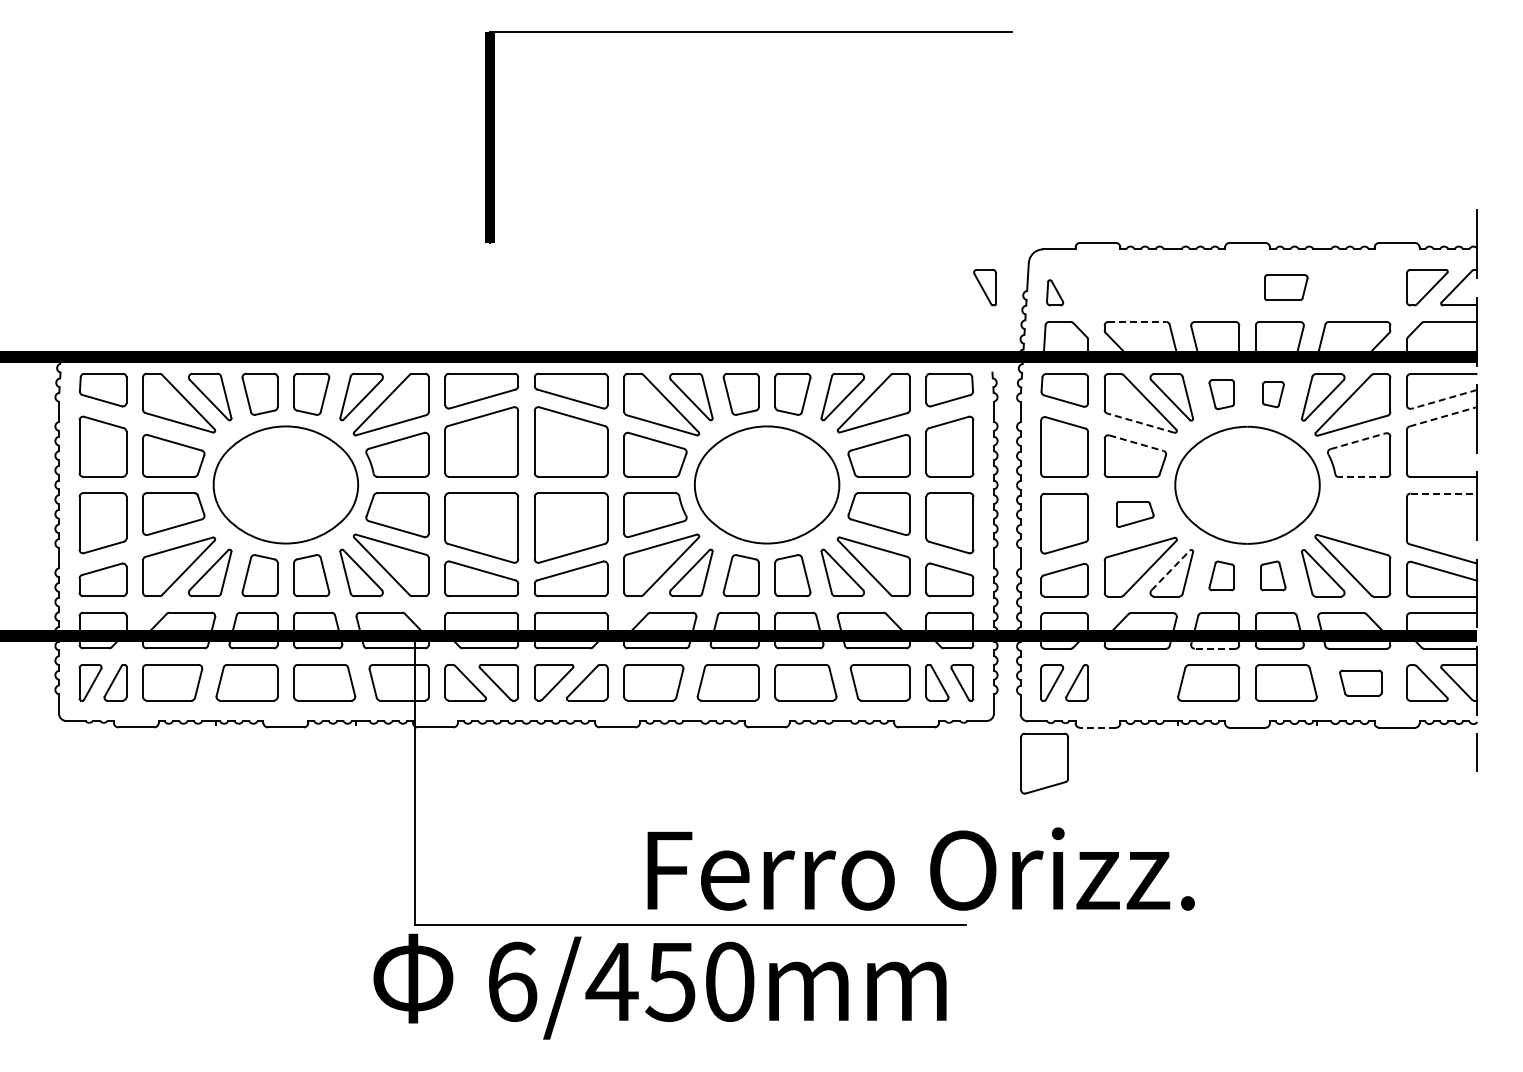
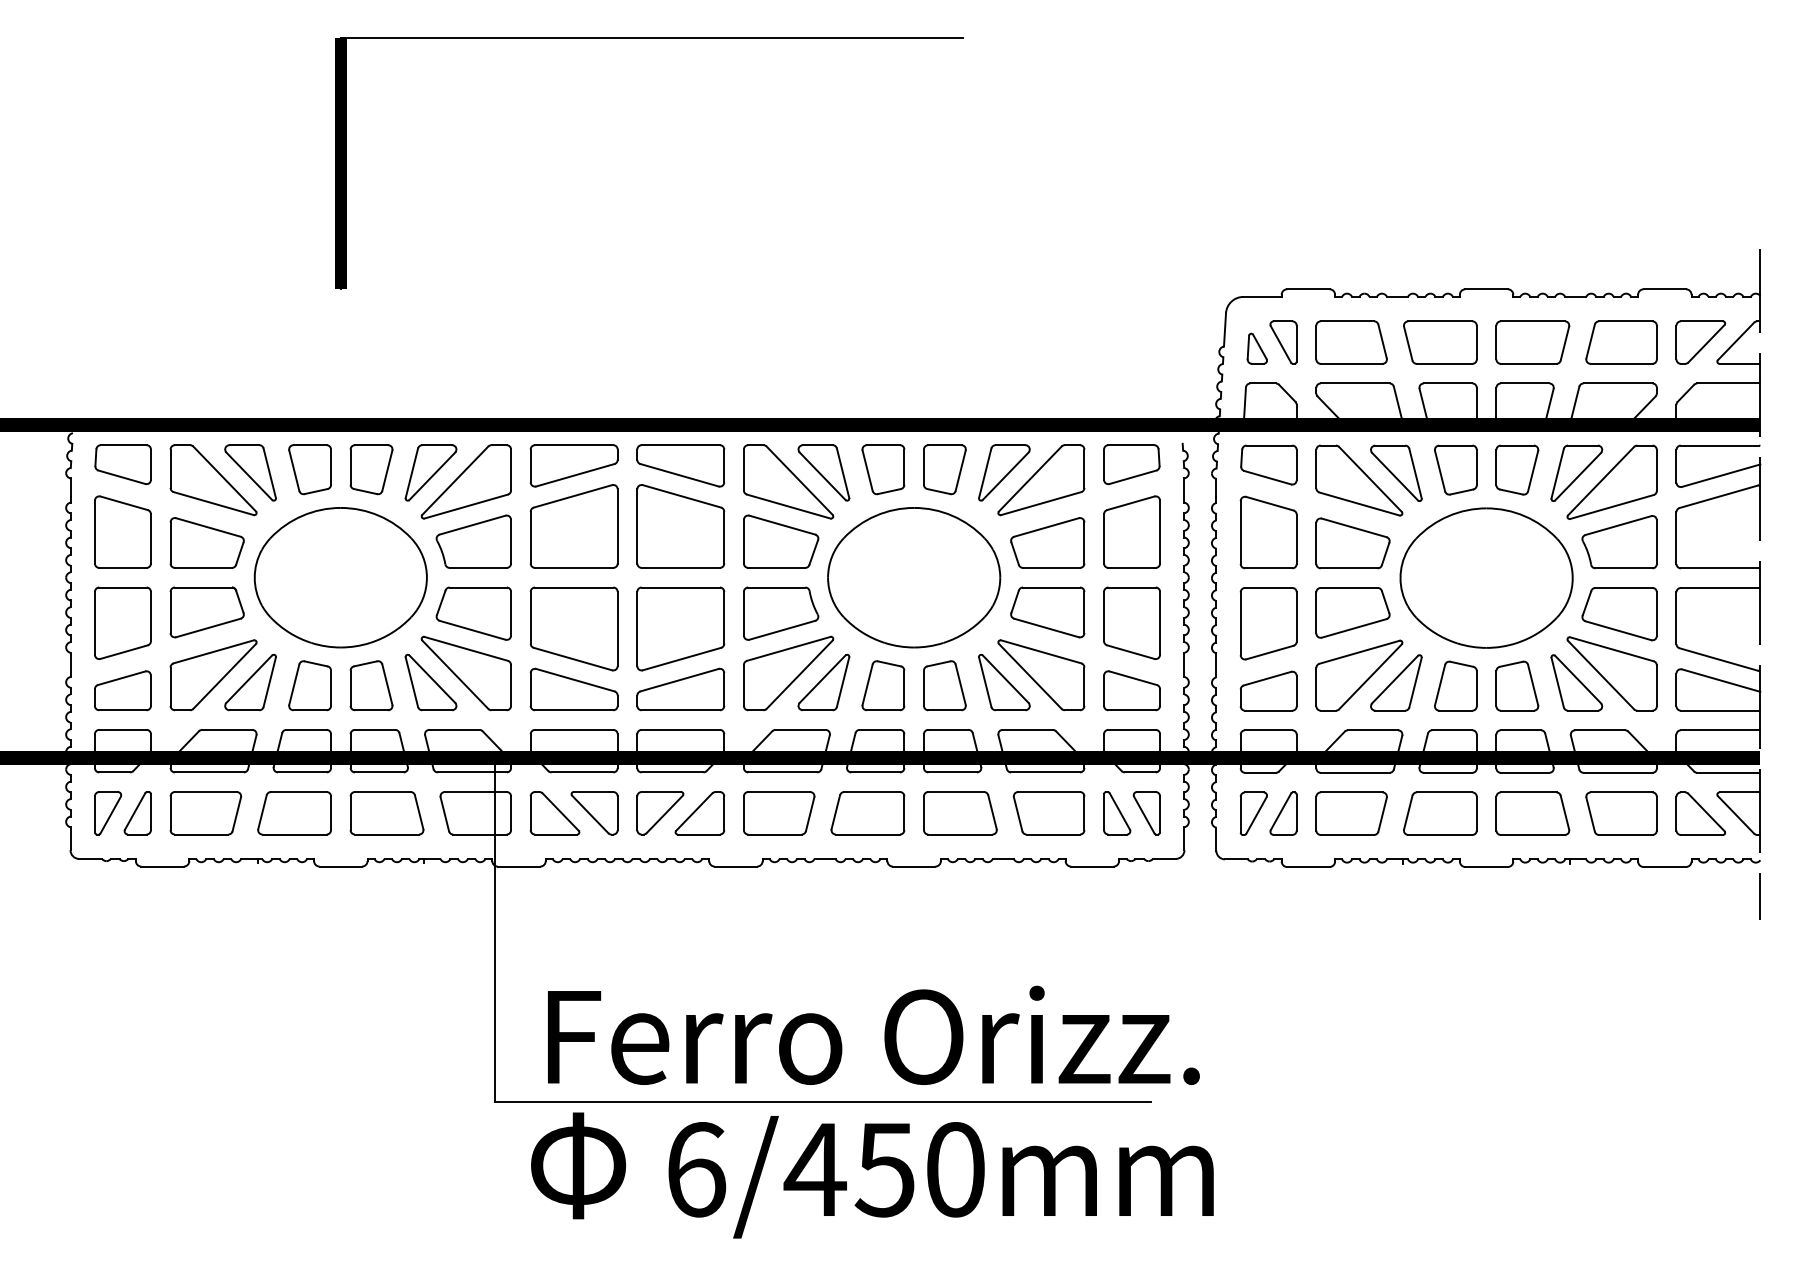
part: (748, 32) -> (648, 38), moved
part: (984, 287) -> (1282, 342), moved
part: (1133, 287) -> (1350, 342), added
part: (1208, 287) -> (1440, 342), added
part: (1285, 287) -> (1531, 342), size x1.43
part: (1360, 287) -> (1621, 342), added
line: (1137, 321) -> (1355, 382), dashed -> solid
part: (1221, 394) -> (1455, 469), size x1.43
part: (1273, 394) -> (1517, 469), size x1.67
line: (1443, 399) -> (1720, 475), dashed -> solid
line: (1442, 416) -> (1718, 496), dashed -> solid
line: (1140, 423) -> (1359, 504), dashed -> solid
line: (1358, 441) -> (1618, 525), dashed -> solid
line: (1136, 443) -> (1354, 528), dashed -> solid
line: (1362, 477) -> (1623, 568), dashed -> solid
line: (1443, 493) -> (1720, 587), dashed -> solid
part: (1134, 514) -> (1351, 612), size x1.67
part: (1359, 515) -> (1620, 614), added
line: (1170, 570) -> (1394, 679), dashed -> solid
part: (1221, 575) -> (1455, 685), size x1.43
part: (1272, 575) -> (1516, 685), size x1.43
line: (1214, 648) -> (1447, 772), dashed -> solid
part: (1133, 682) -> (1350, 813), added
part: (1360, 682) -> (1621, 813), size x1.43
line: (1097, 727) -> (1307, 866), dashed -> solid
part: (1044, 763) -> (1244, 909), removed
text: (920, 868) -> (872, 1034), moved
text: (659, 986) -> (871, 1175), moved

